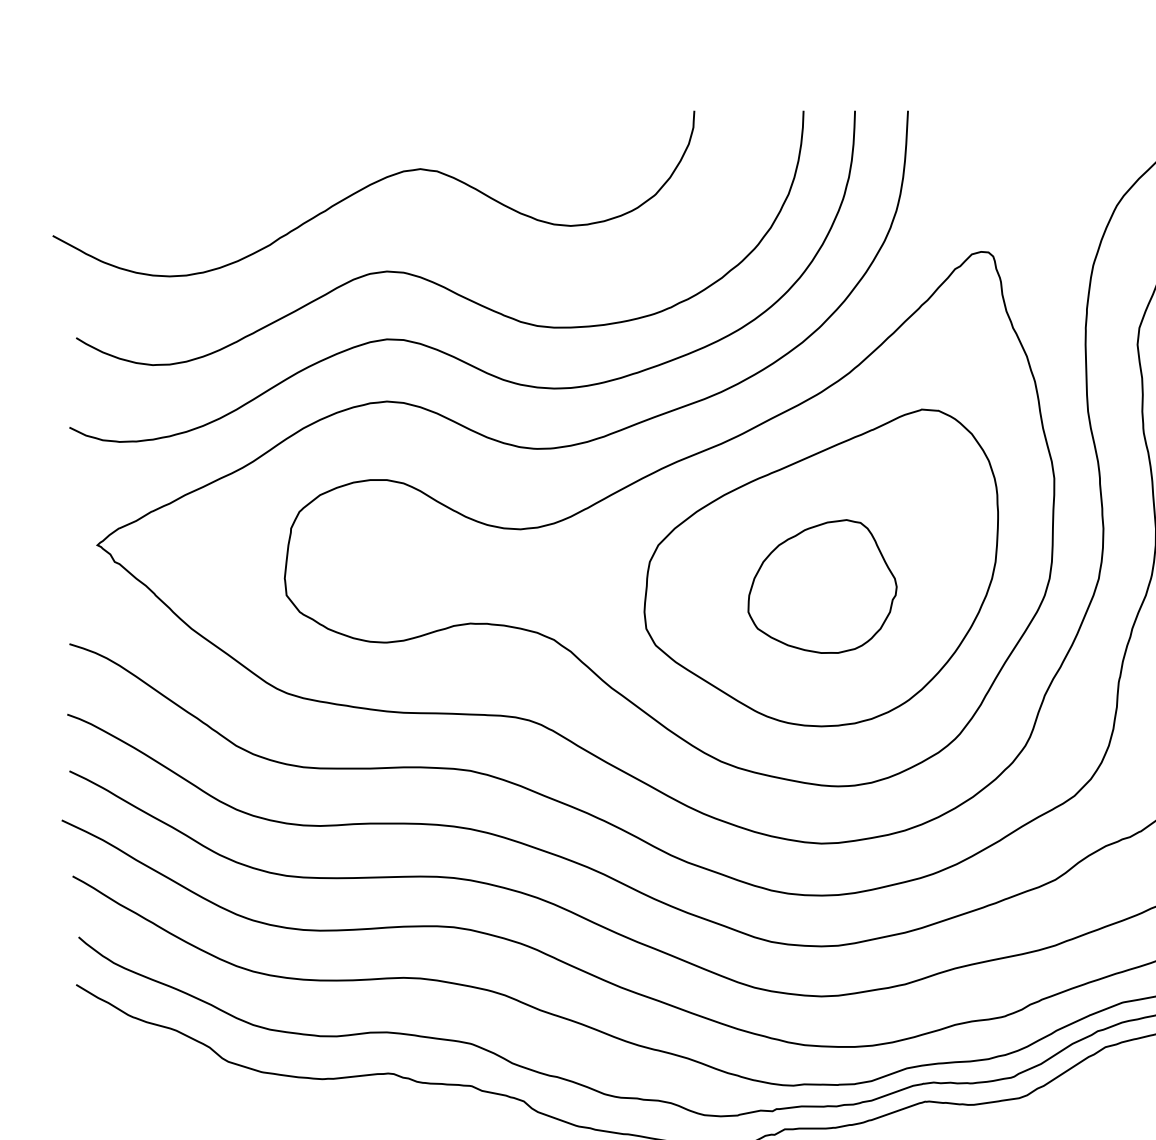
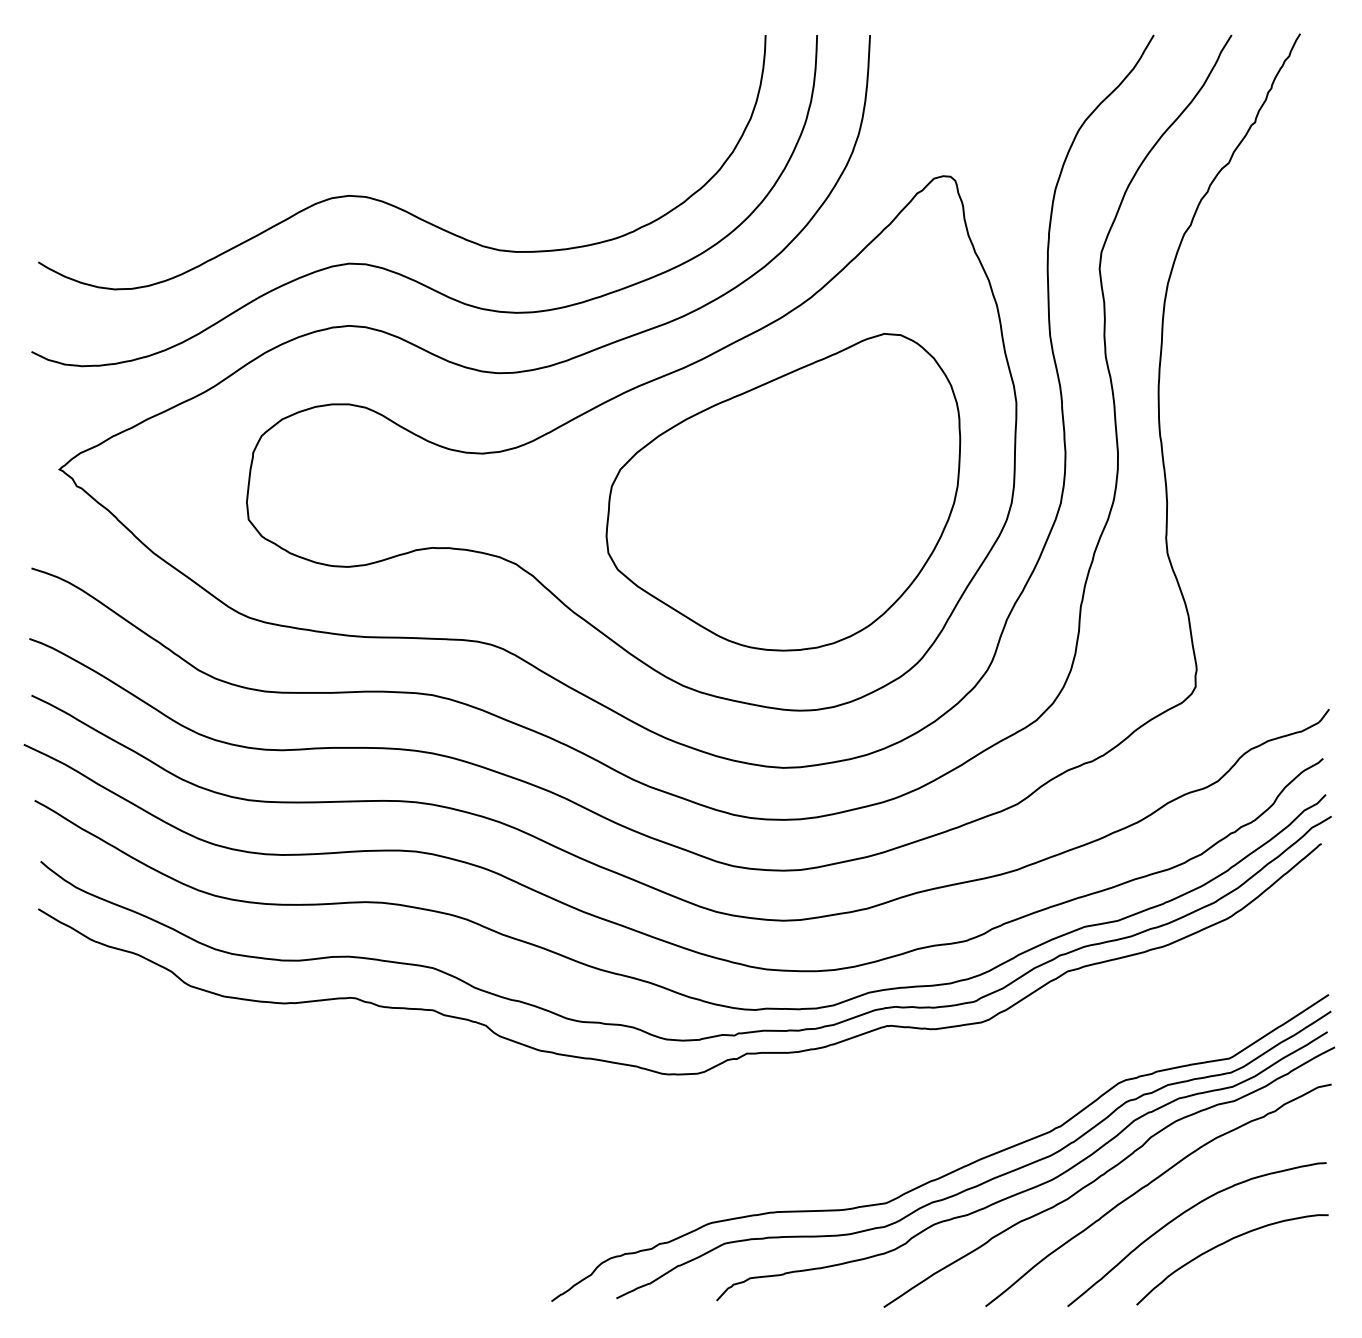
curve: (370, 186) -> (332, 110), removed
part: (822, 586) -> (784, 510), removed

